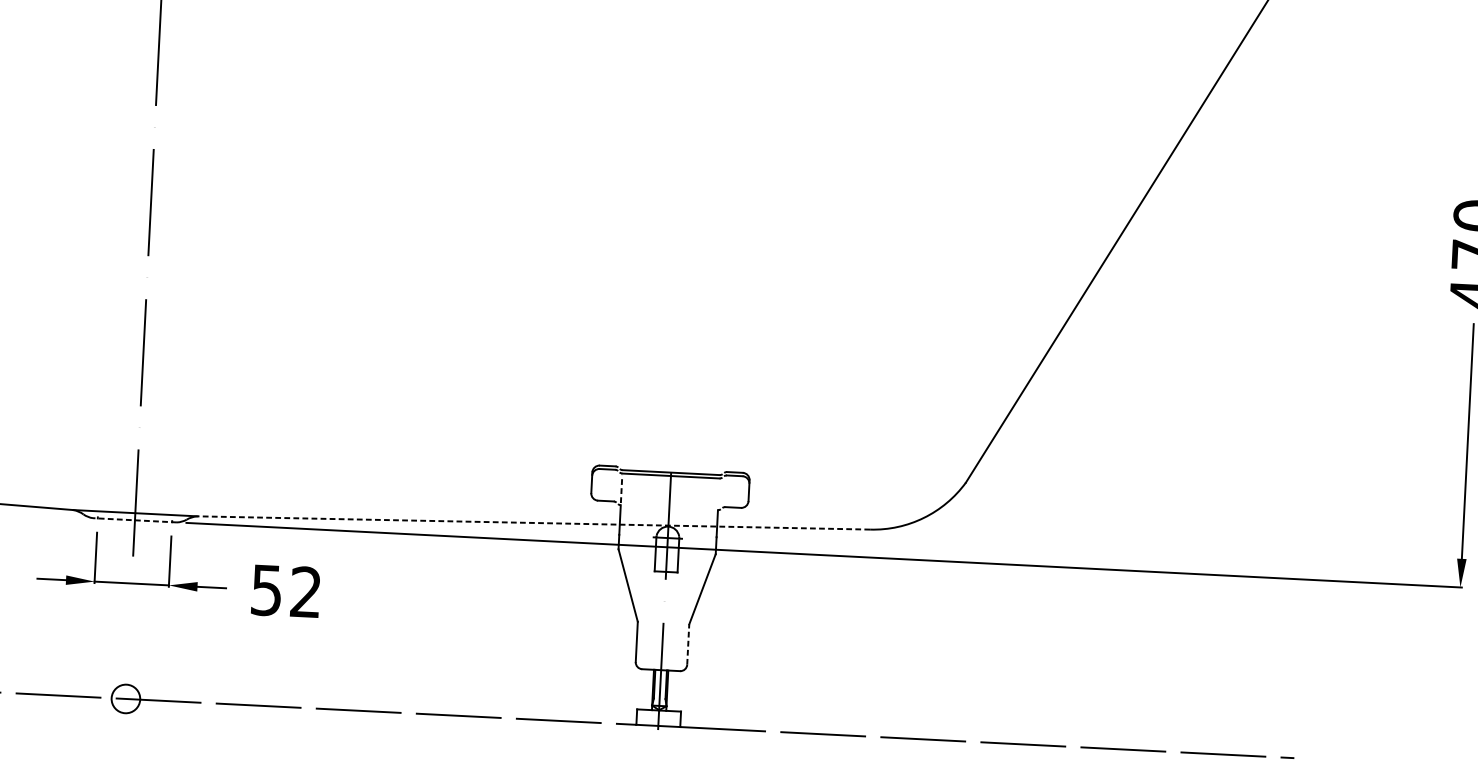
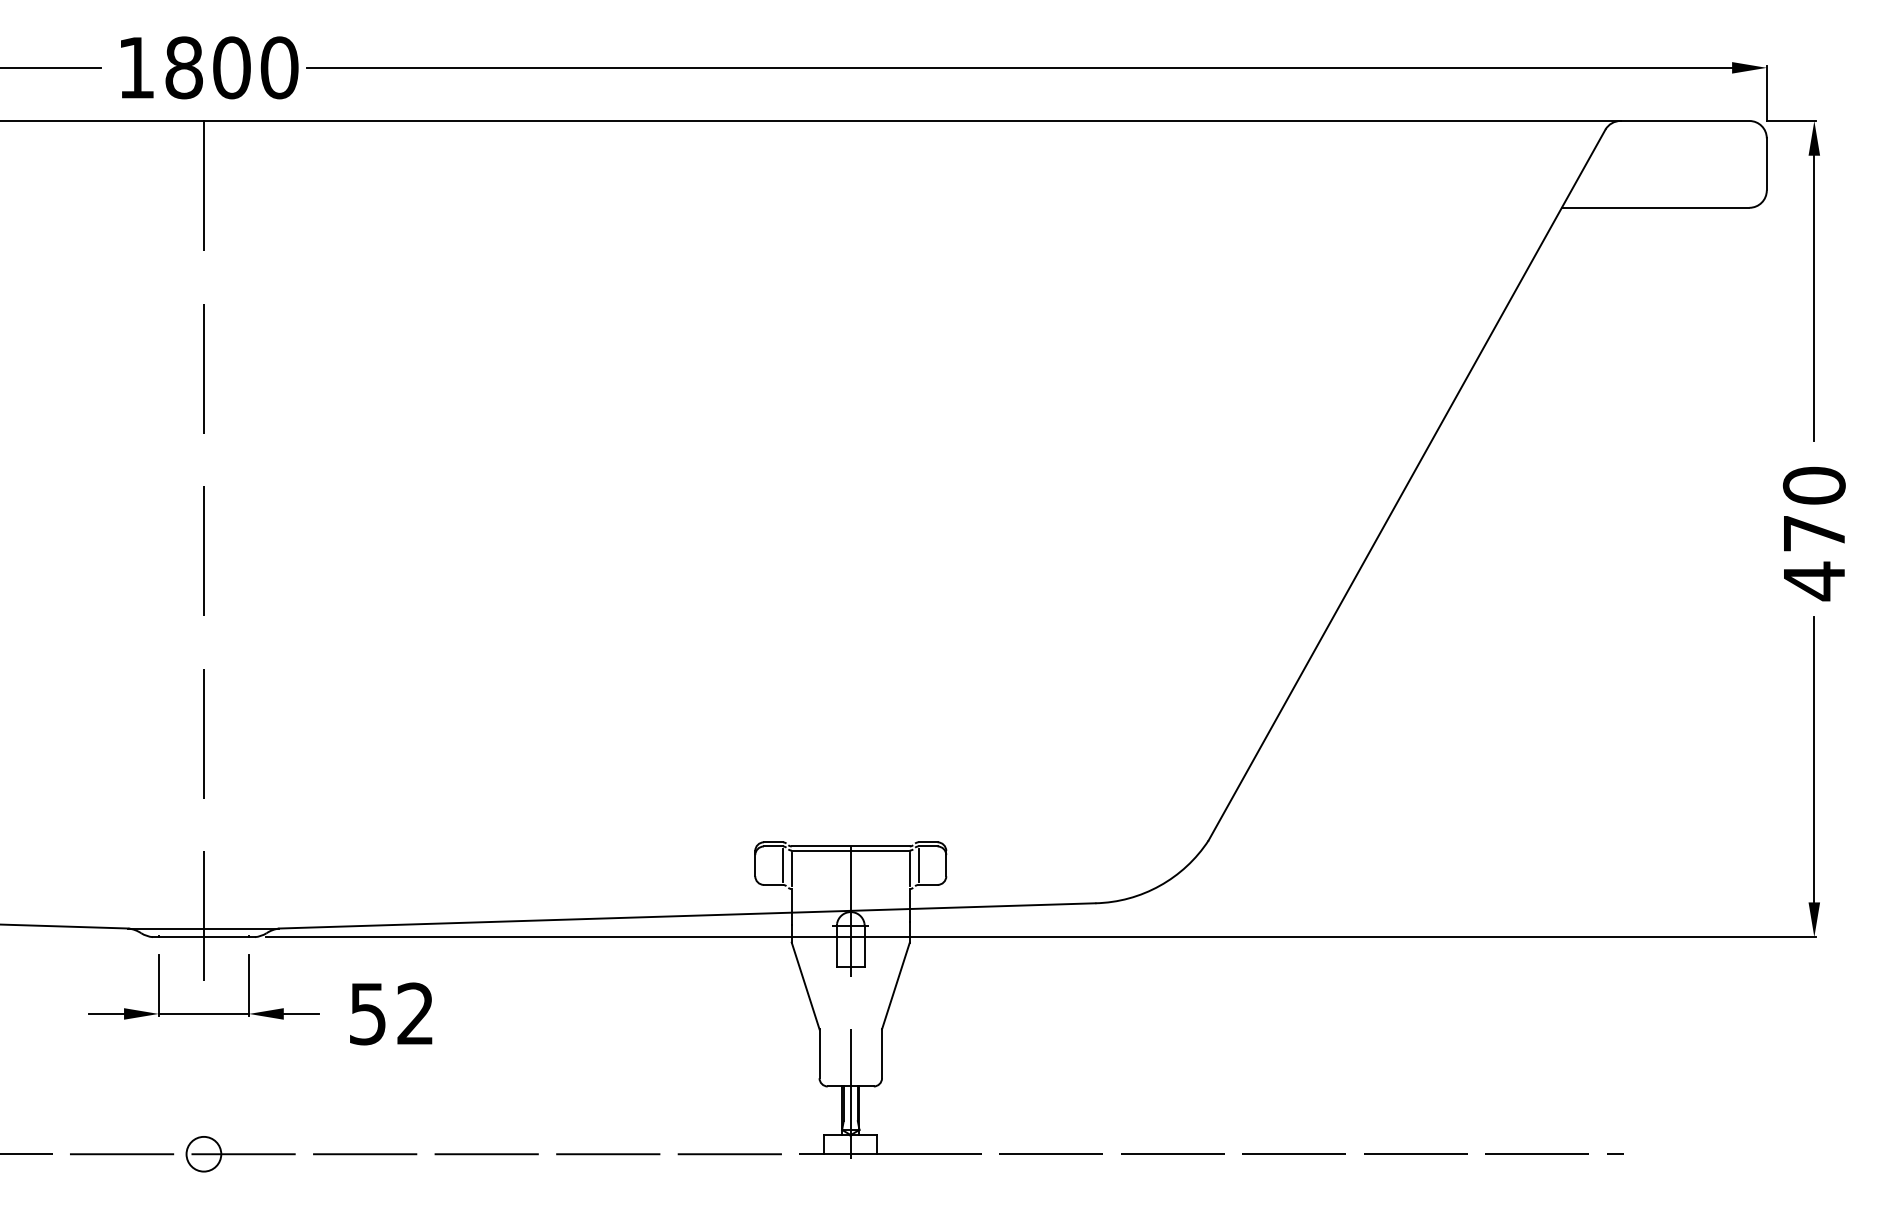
line: (614, 485) -> (783, 865), added
line: (621, 489) -> (791, 869), dashed -> solid
line: (726, 491) -> (918, 865), added
line: (718, 494) -> (909, 869), added
line: (134, 520) -> (203, 937), dashed -> solid
line: (533, 522) -> (686, 915), dashed -> solid
line: (688, 644) -> (882, 1053), dashed -> solid

